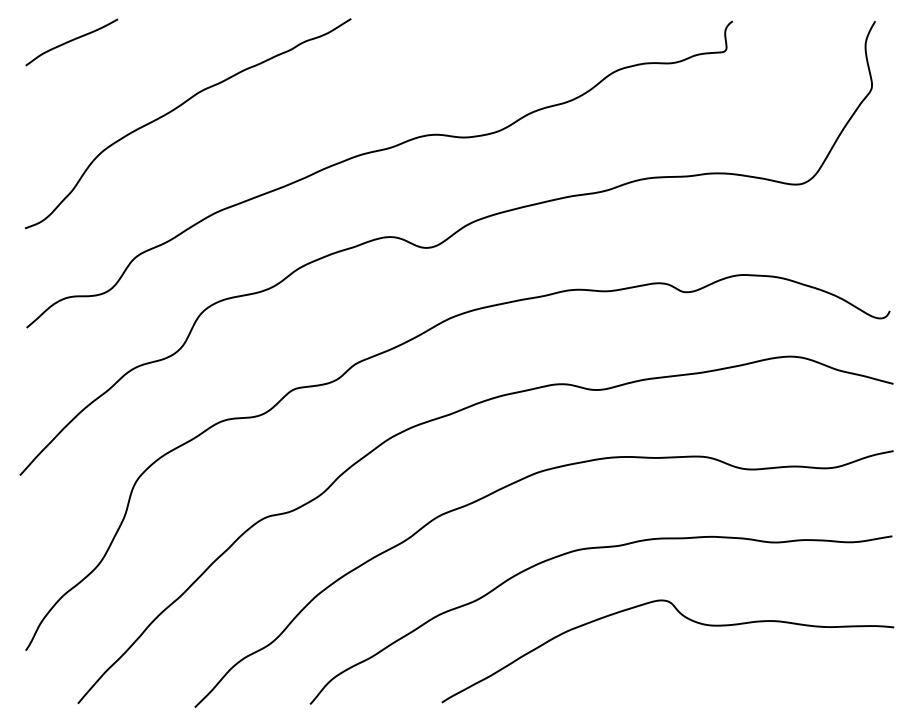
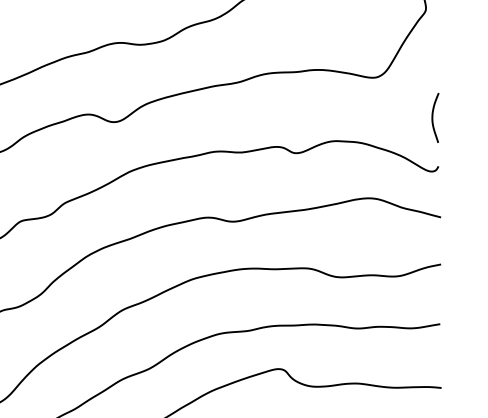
curve: (882, 240) -> (433, 116), added

